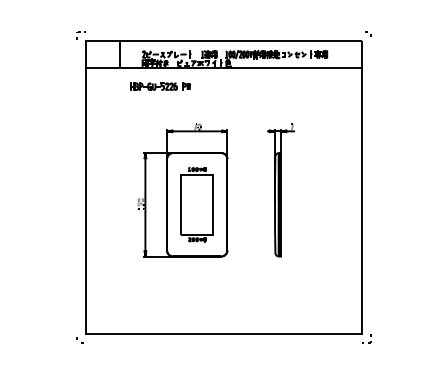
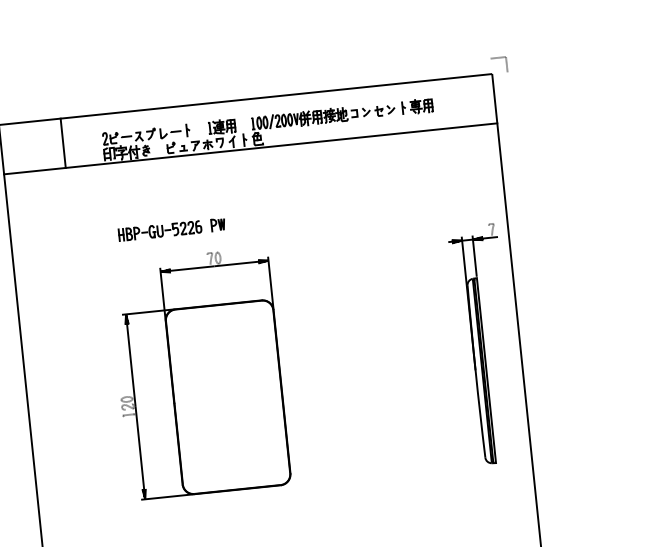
part: (160, 86) -> (171, 229), moved
part: (280, 190) -> (482, 345), moved
part: (196, 204) -> (226, 396), removed

